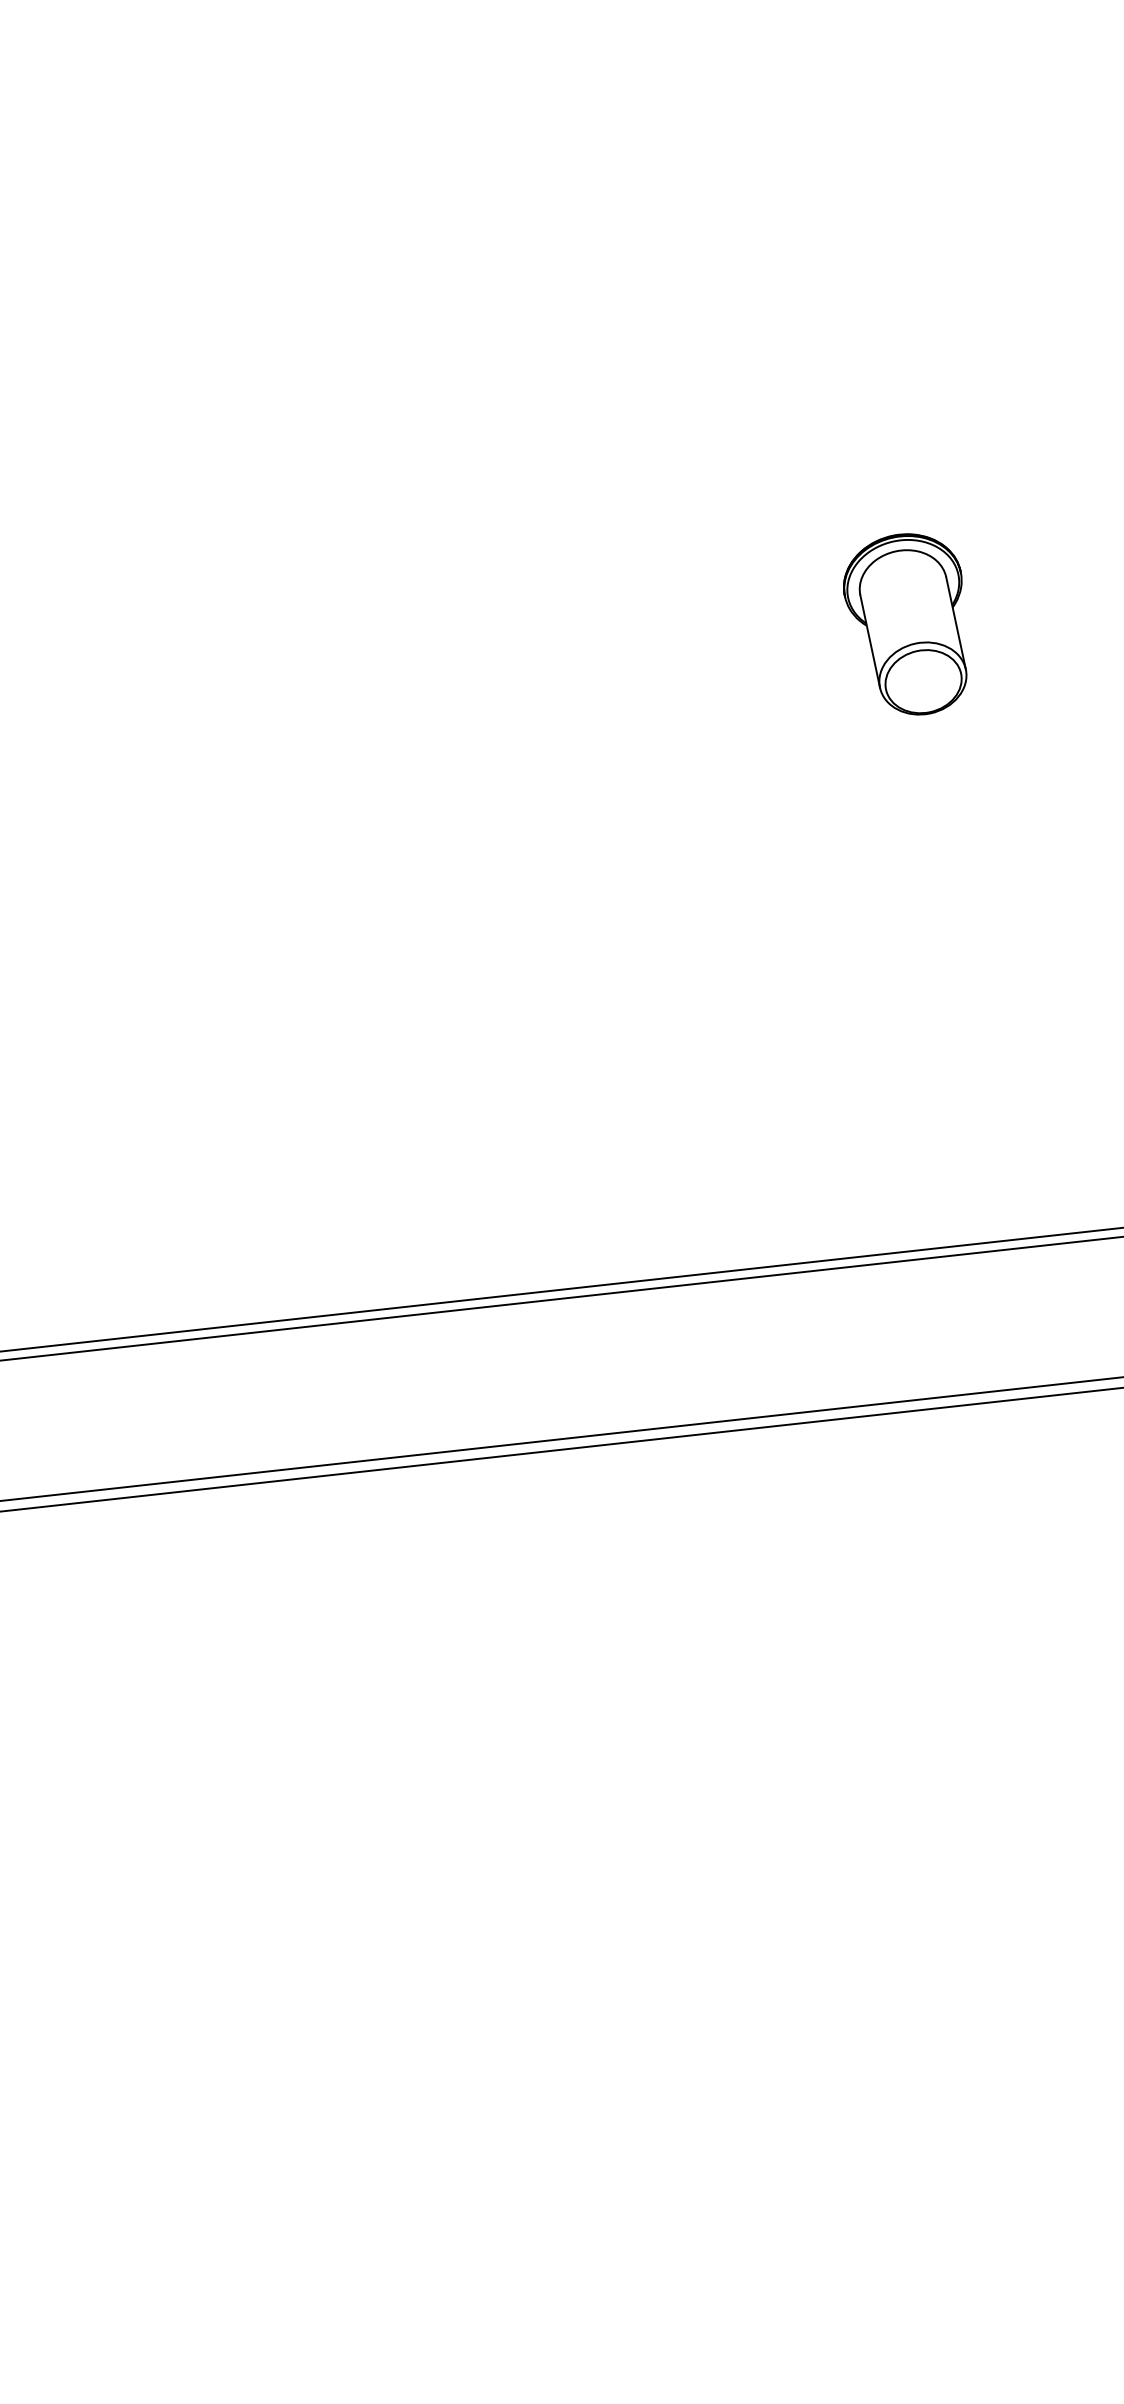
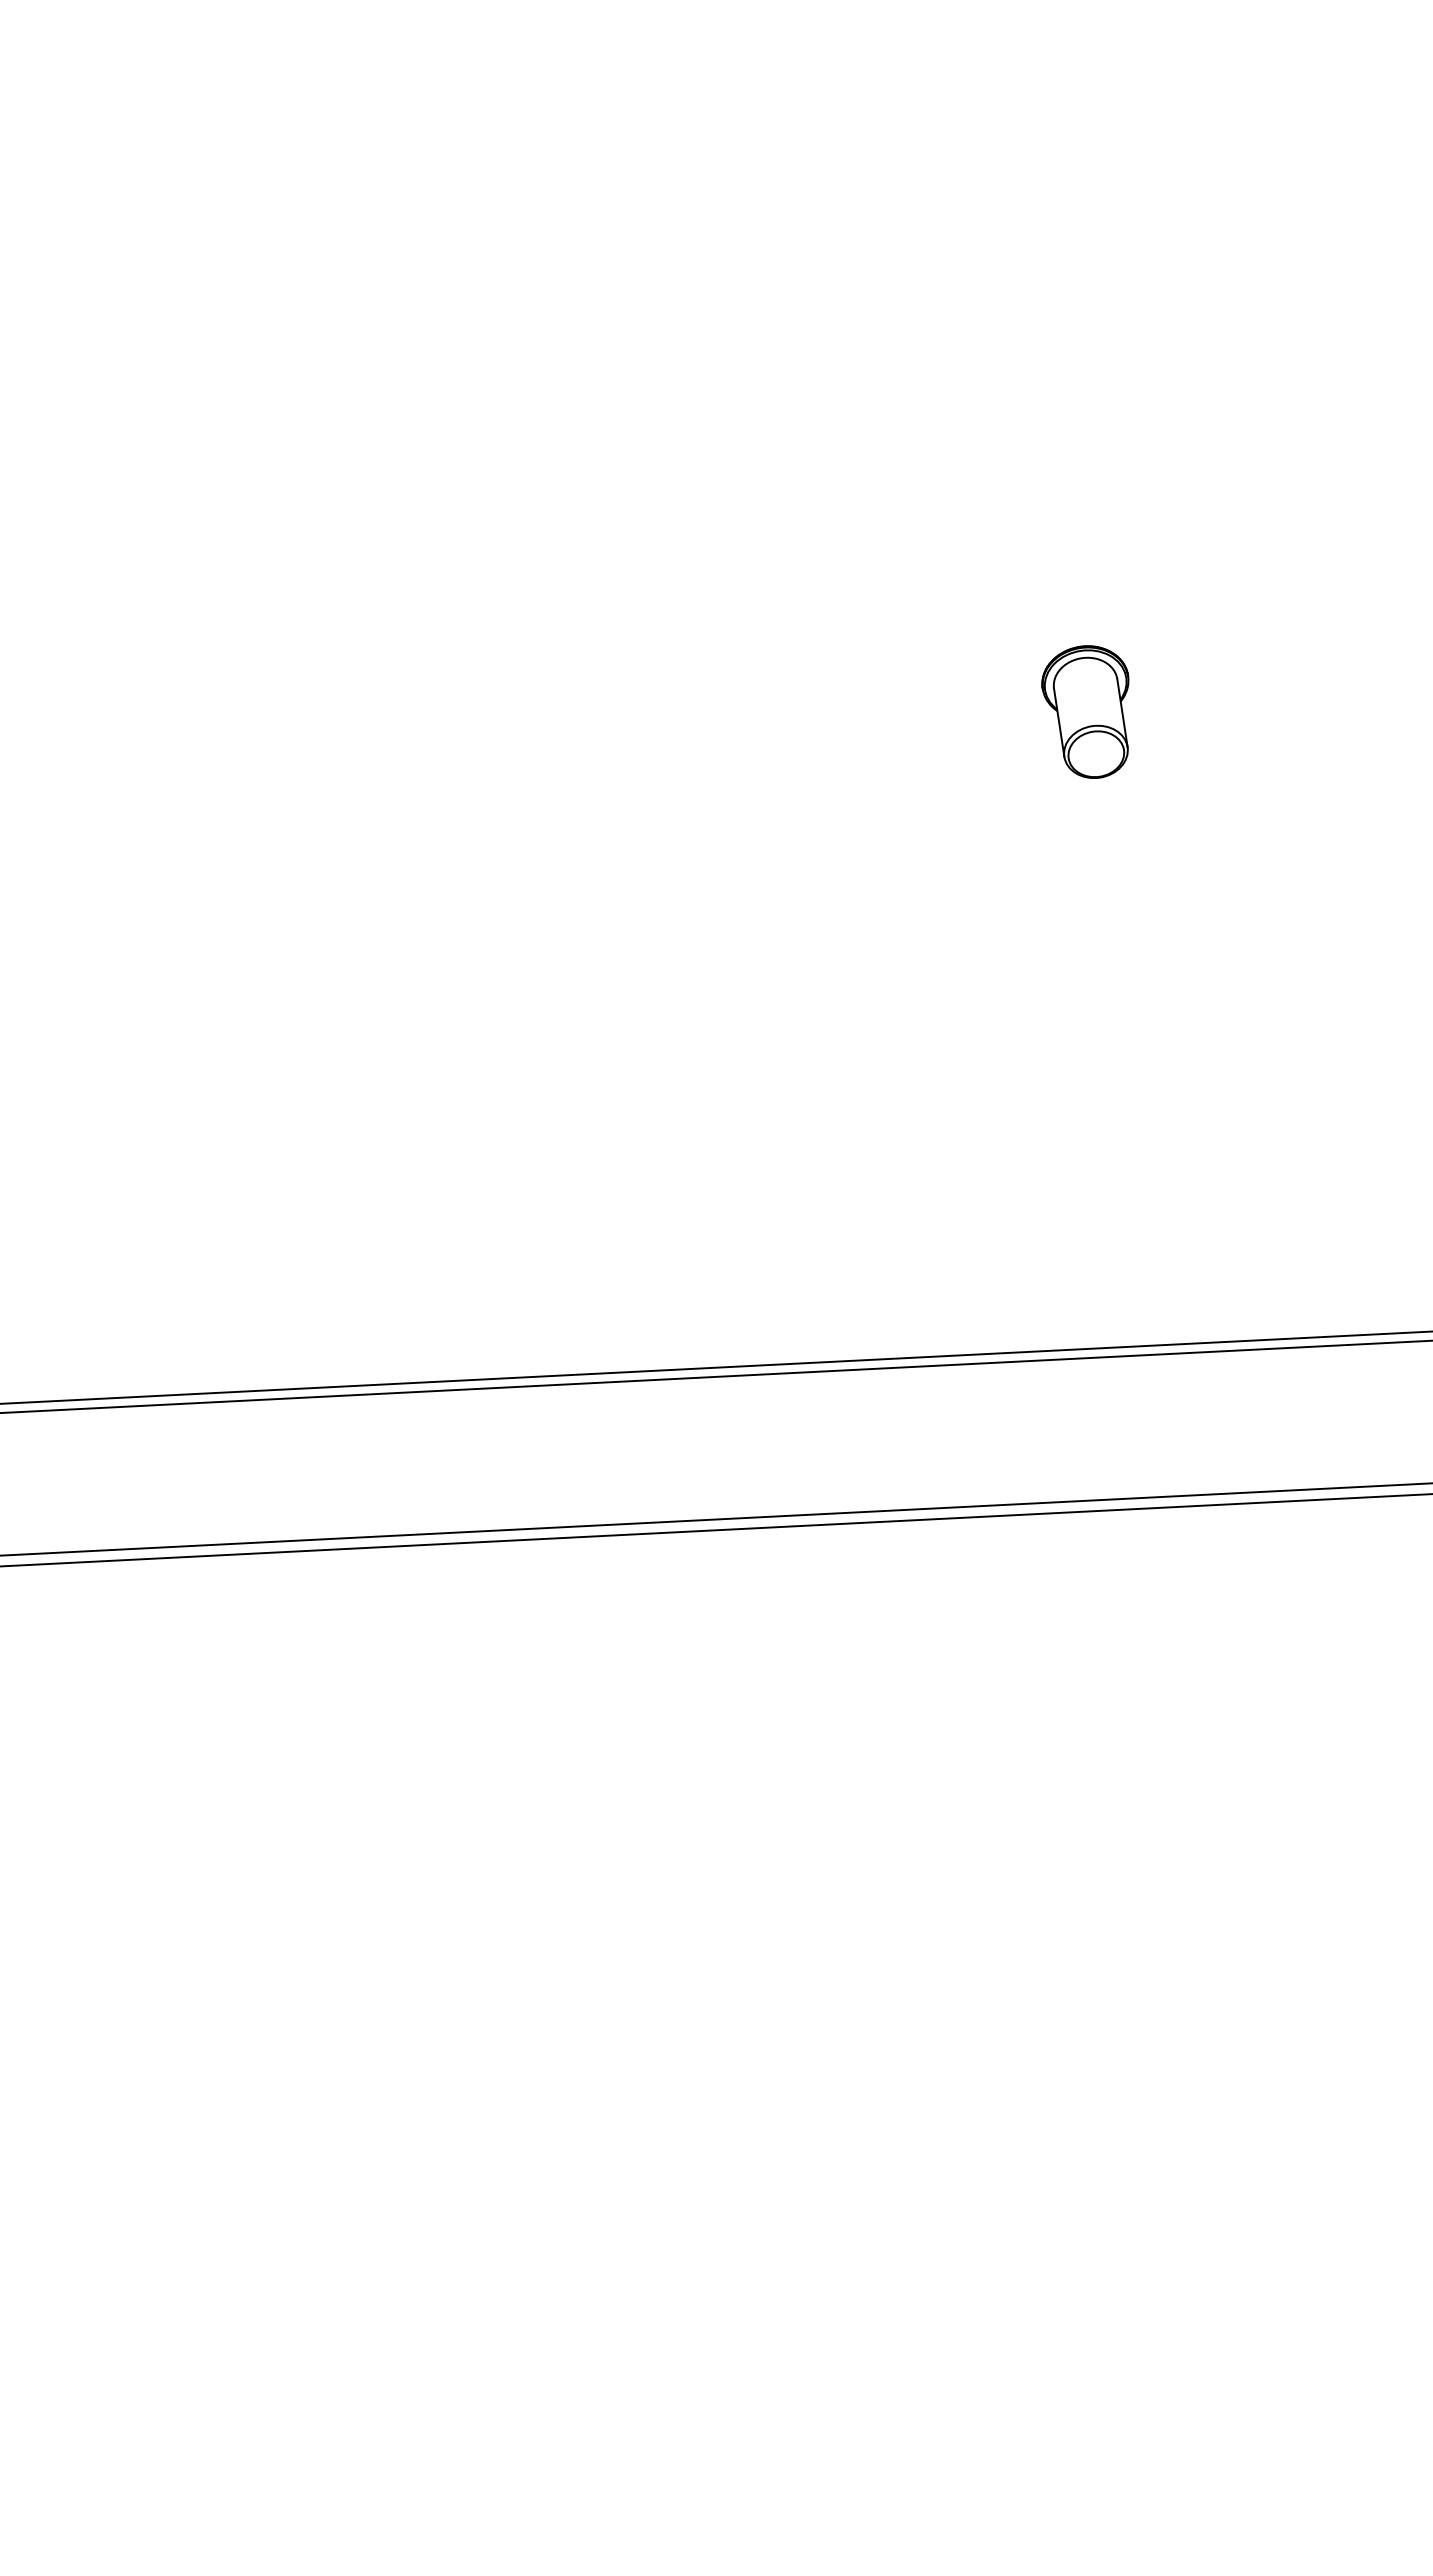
part: (905, 624) -> (1085, 711), size x0.71

